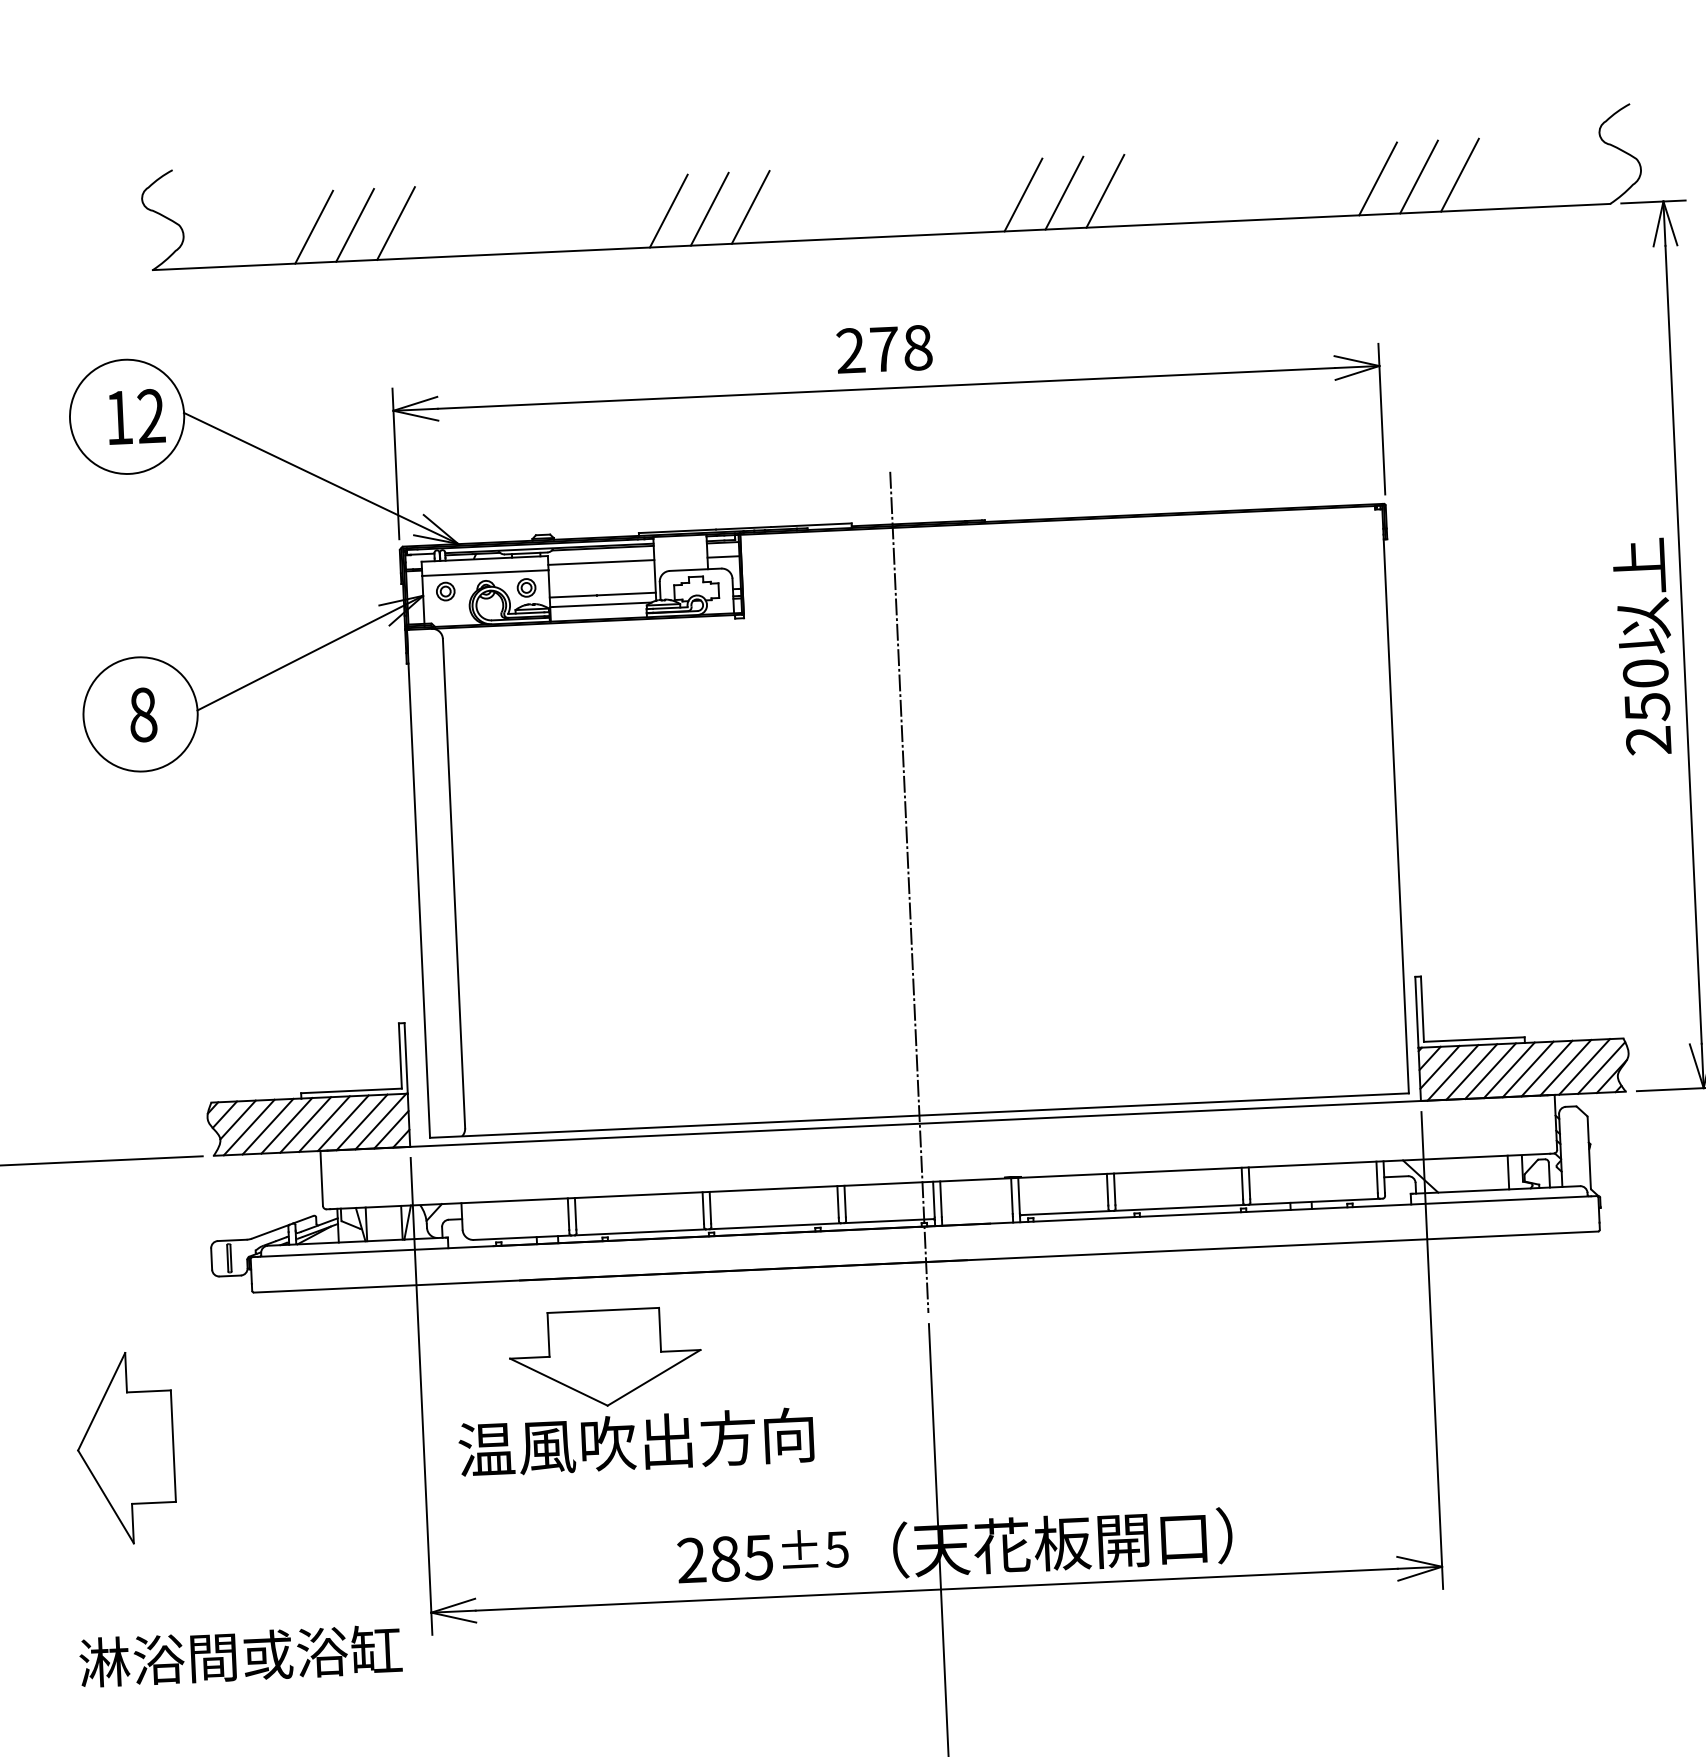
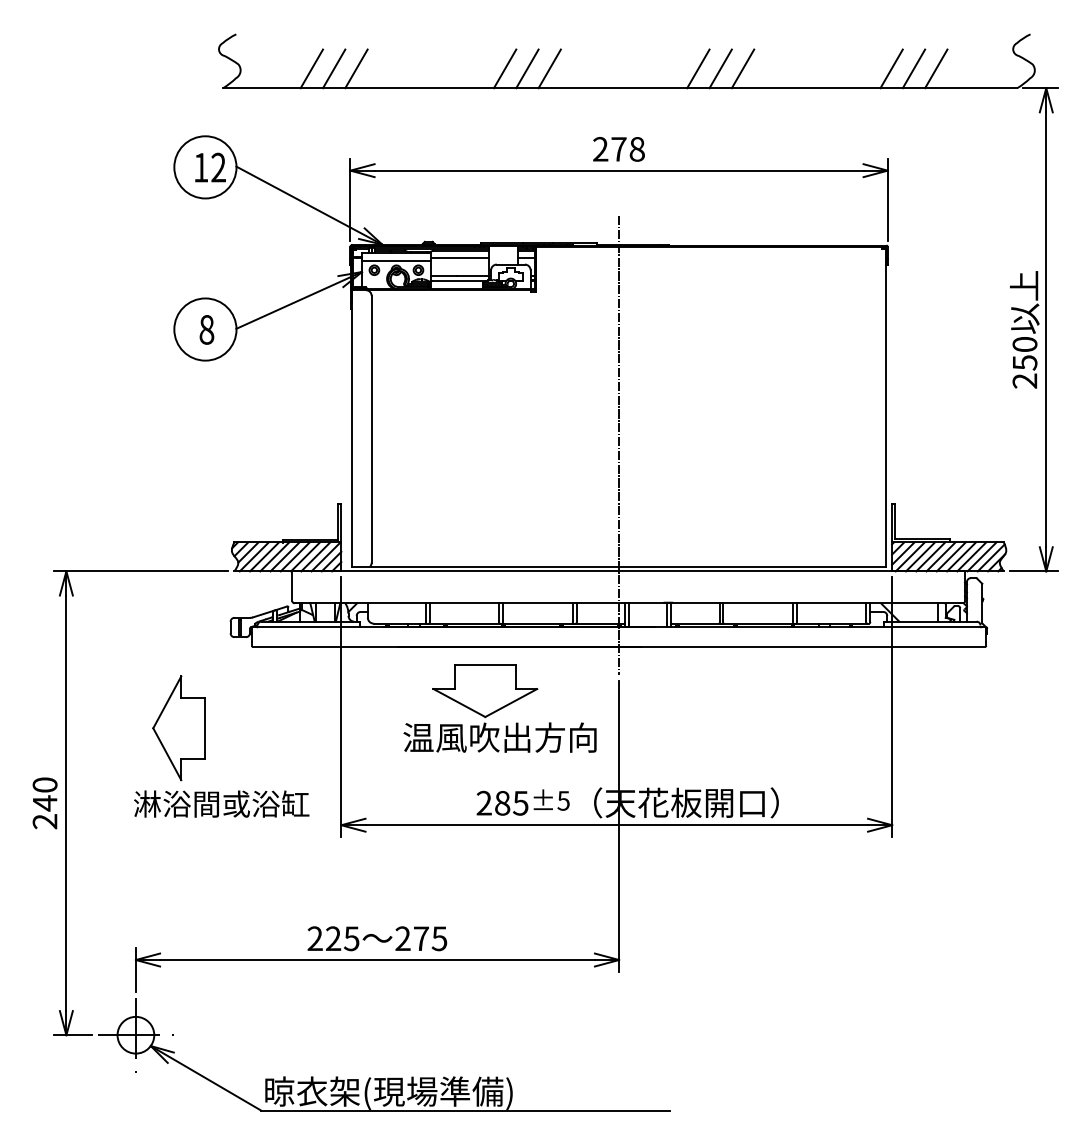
part: (632, 1388) -> (499, 708), moved
text: (240, 1654) -> (221, 803), moved

